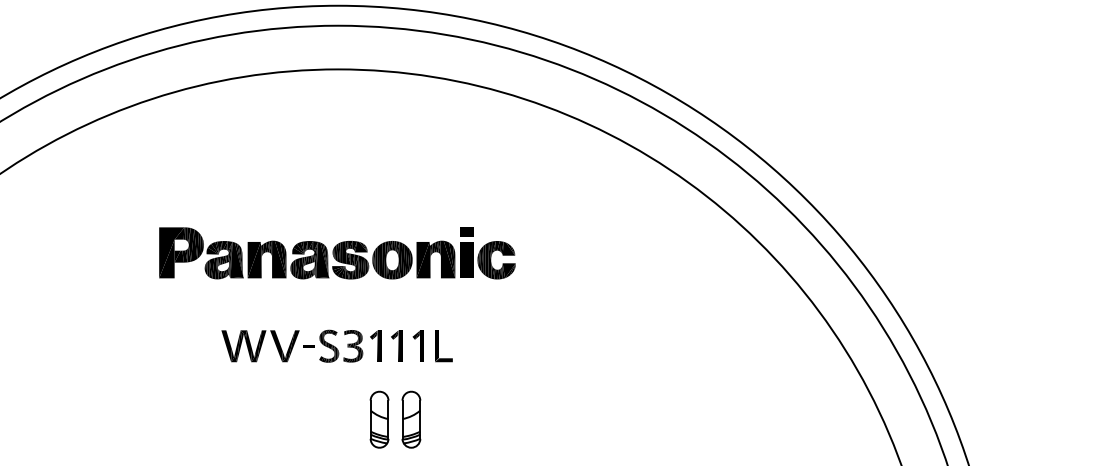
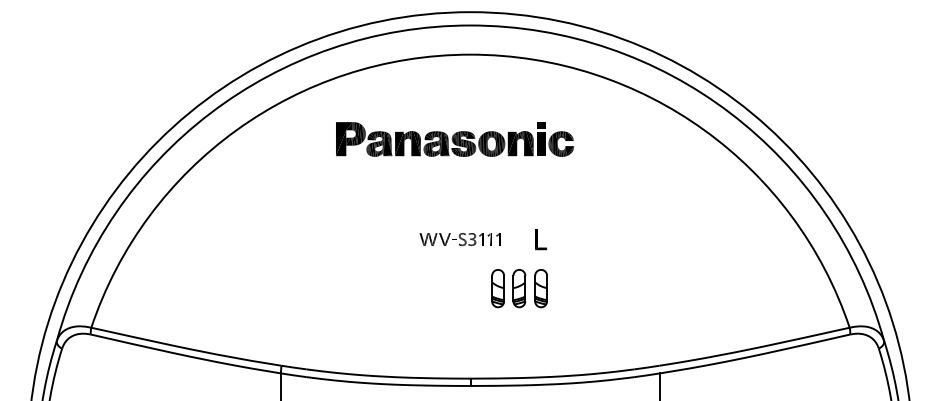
part: (336, 253) -> (454, 139), moved
part: (321, 346) -> (459, 239), size x0.6
part: (443, 419) -> (540, 288), added

